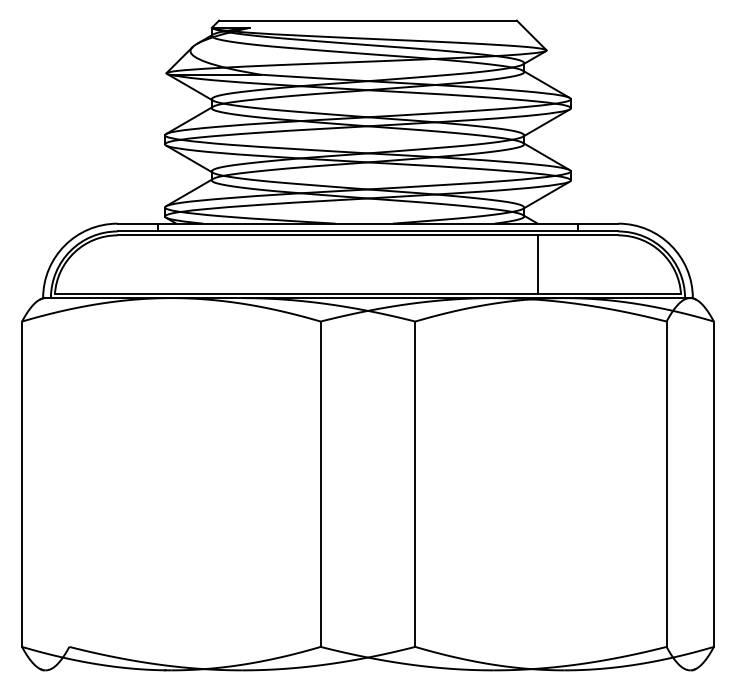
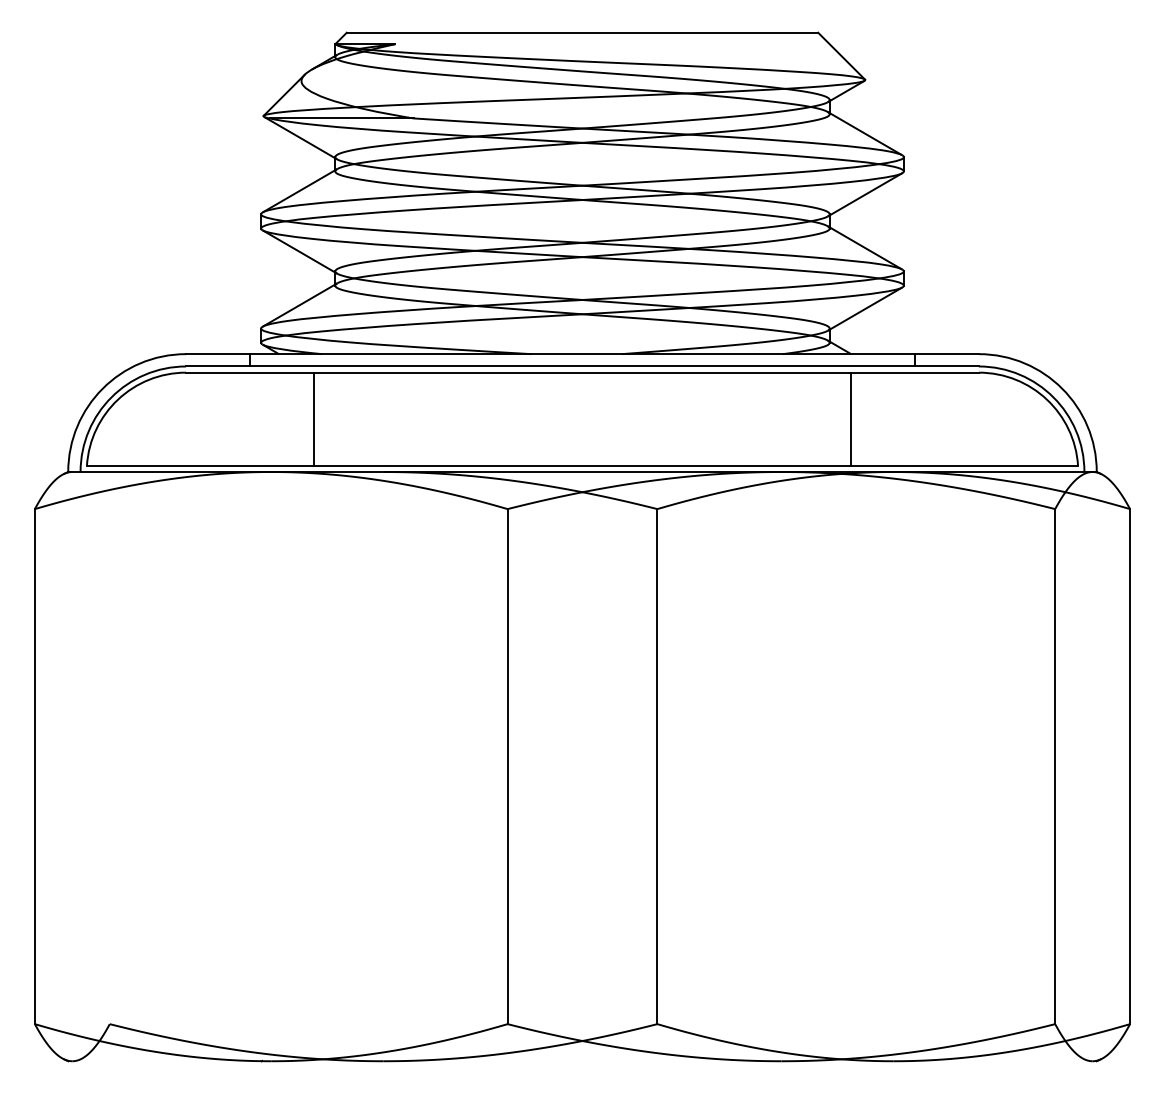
line: (198, 264) -> (314, 418), added

